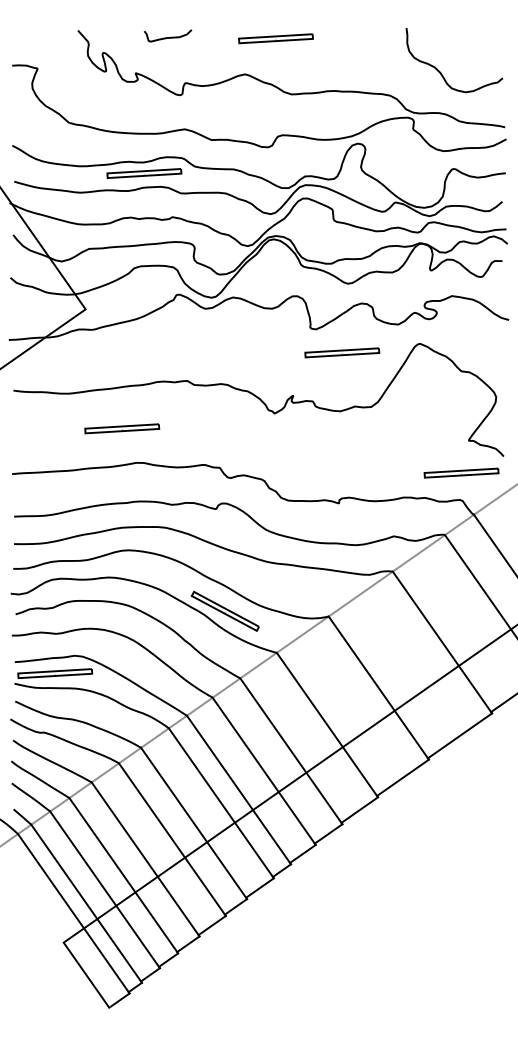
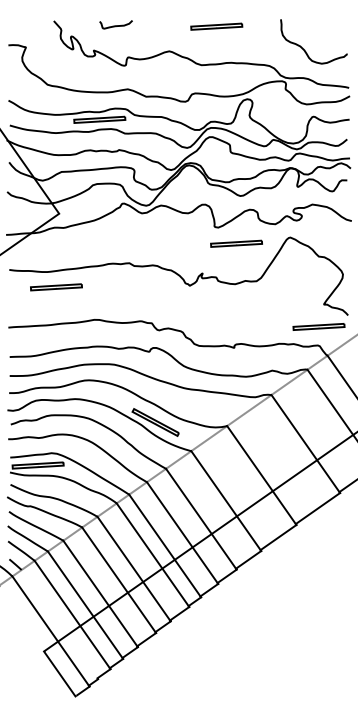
part: (275, 38) -> (216, 26), moved
part: (122, 429) -> (56, 287), moved
line: (86, 903) -> (59, 624), removed

